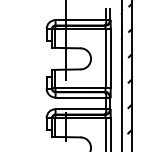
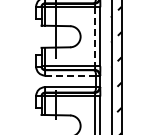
line: (105, 59) -> (95, 37), solid -> dashed
line: (81, 97) -> (71, 75), solid -> dashed

